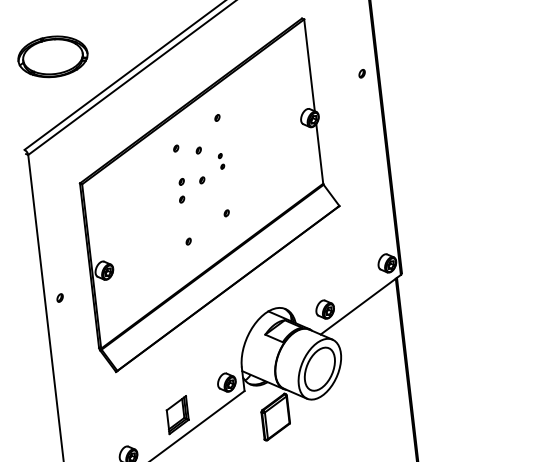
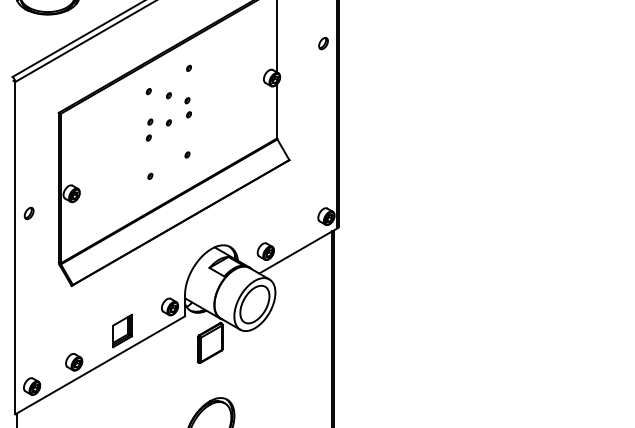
part: (362, 73) -> (323, 43), size x1.67
part: (220, 161) -> (187, 107), size x1.43
part: (59, 297) -> (28, 213), size x1.67

